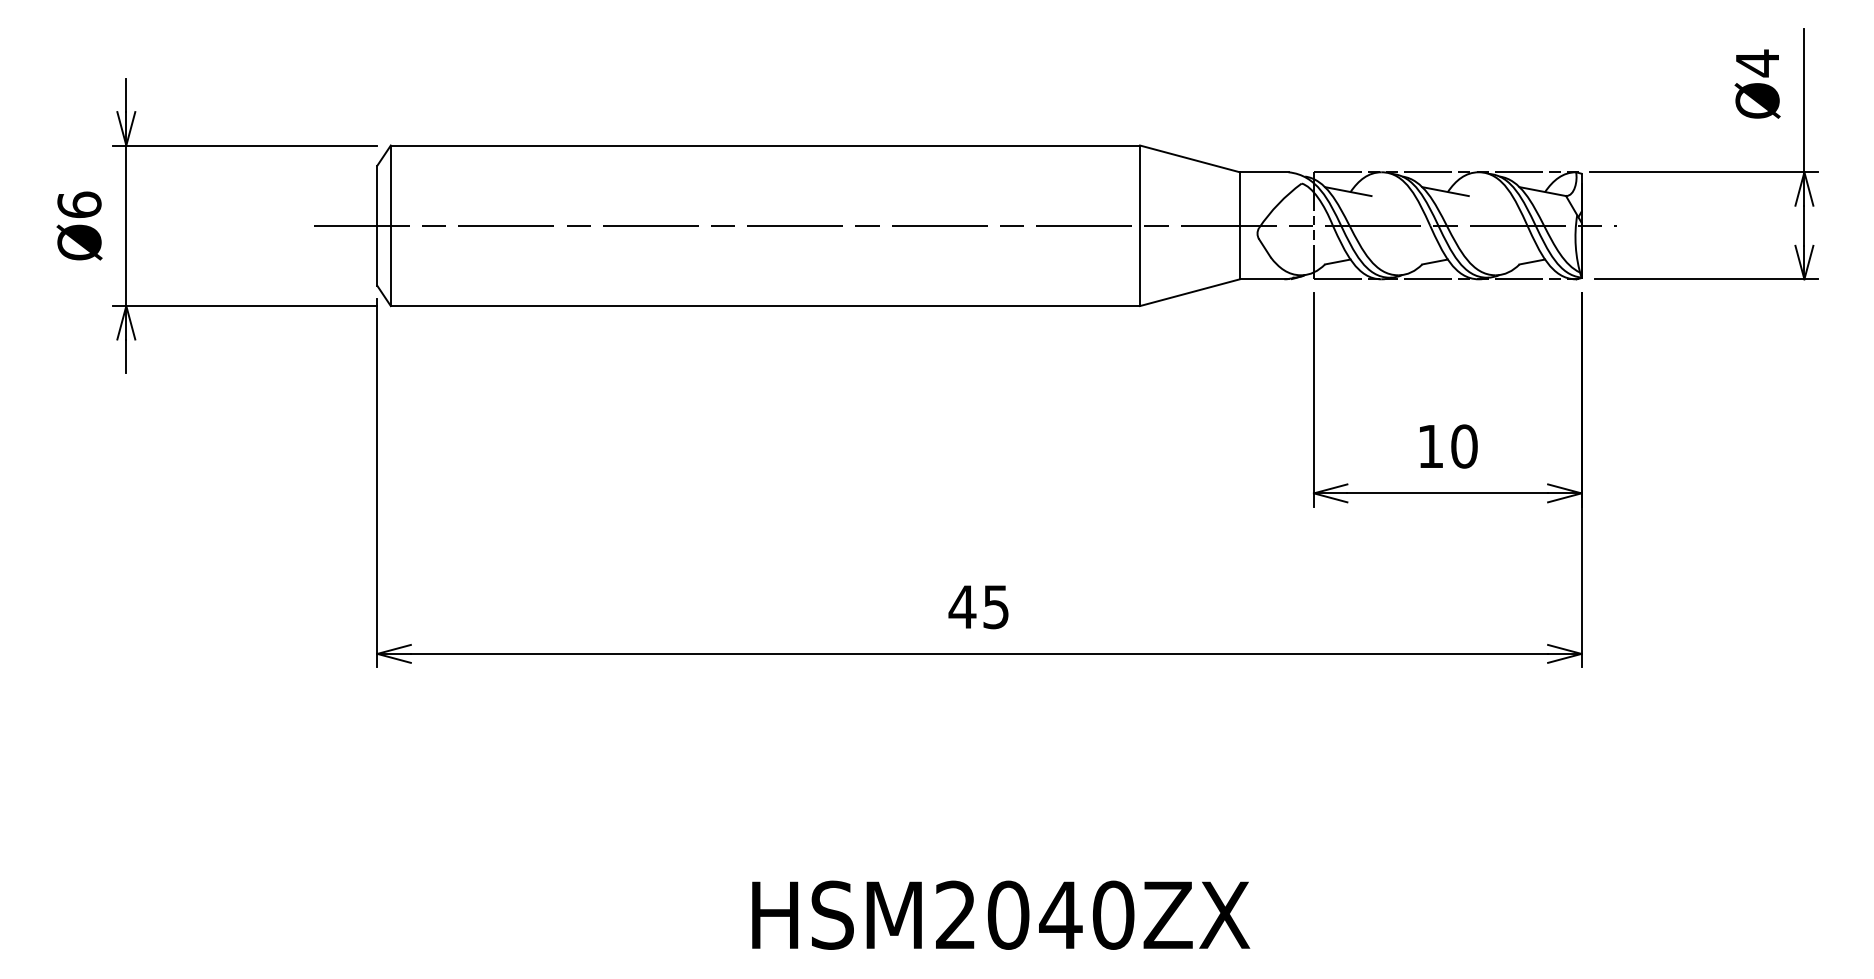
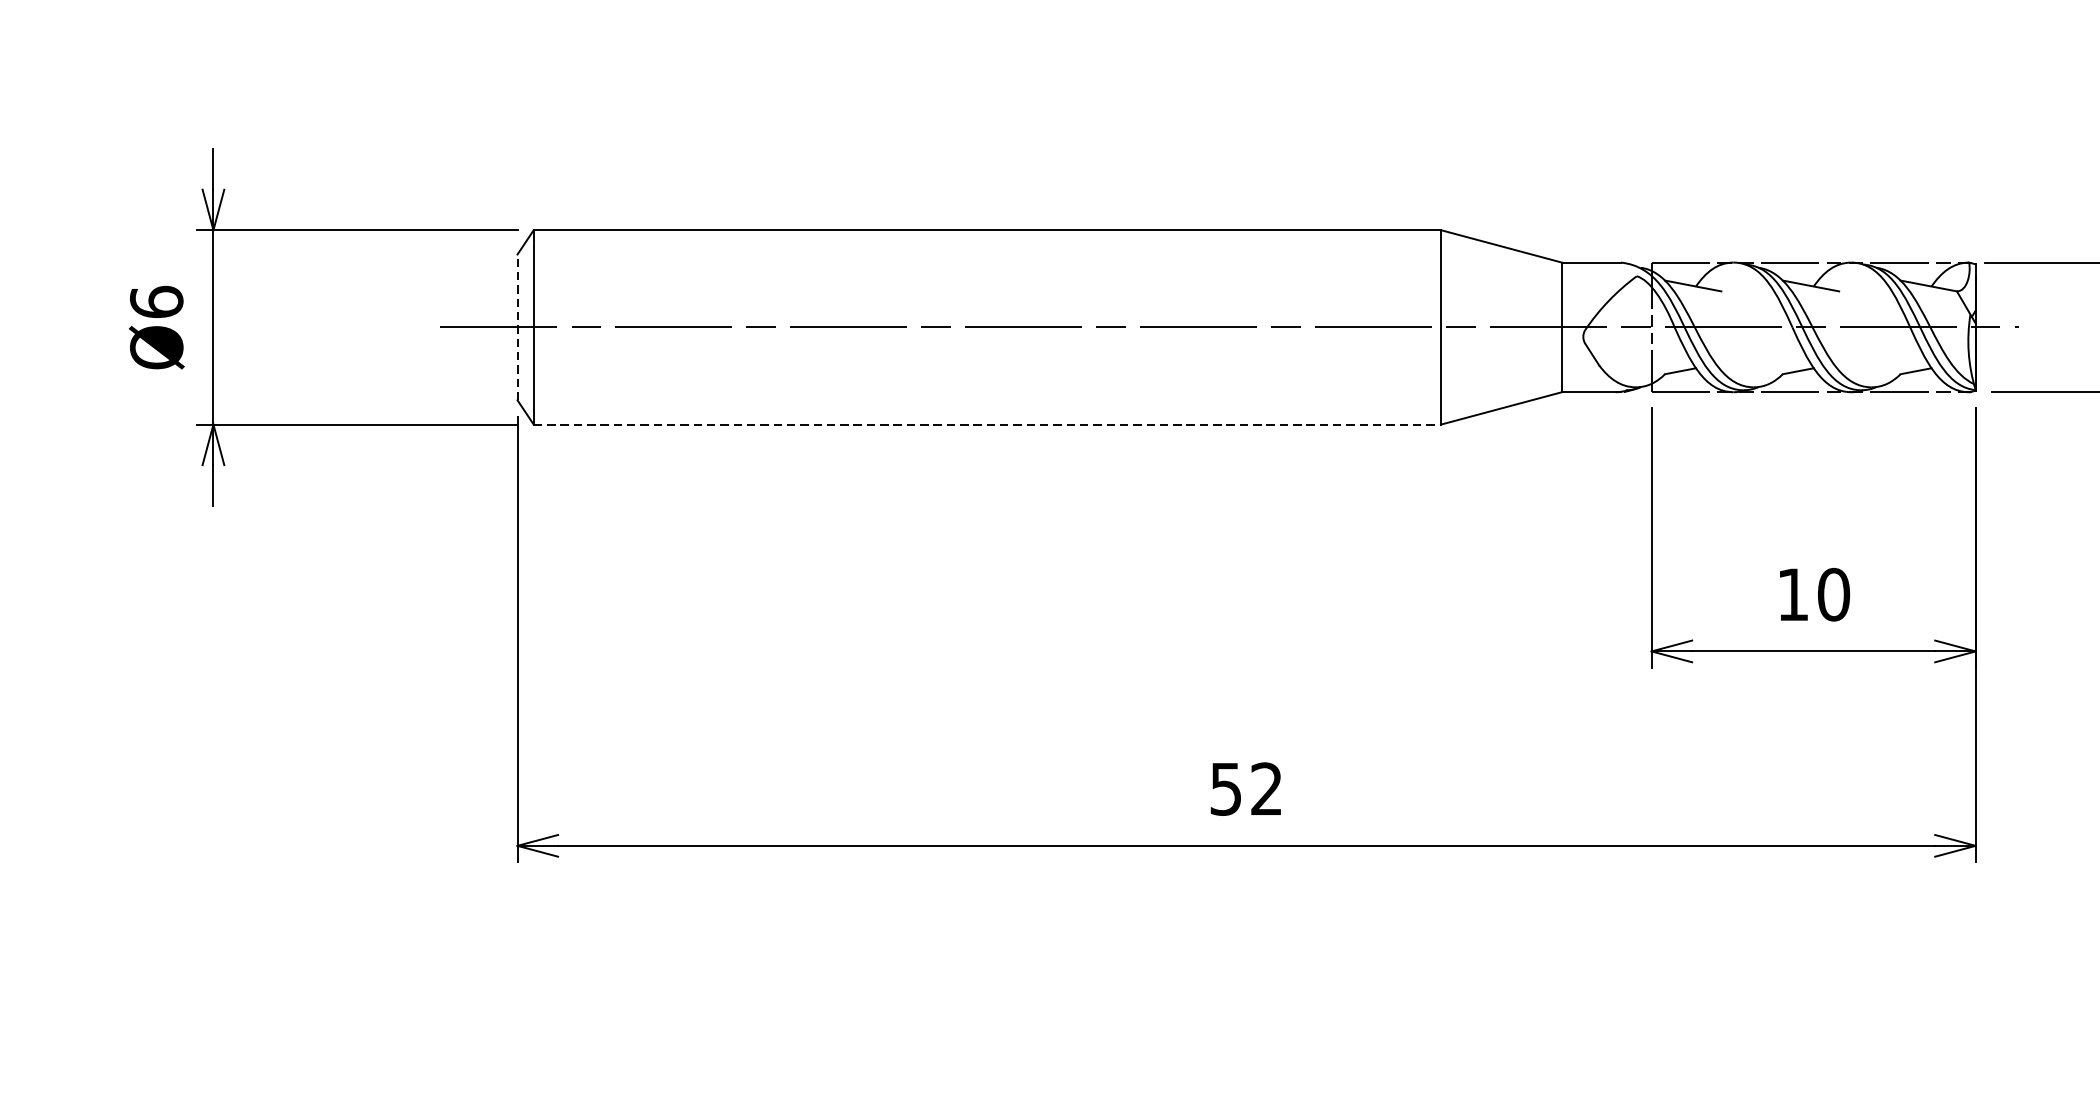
line: (377, 225) -> (517, 327), solid -> dashed
line: (765, 306) -> (987, 425), solid -> dashed
text: (978, 607) -> (1245, 789), 45 -> 52

